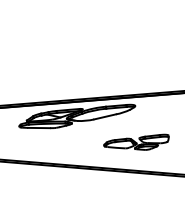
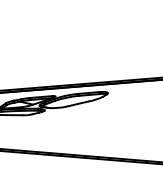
part: (136, 141) -> (109, 128), removed

